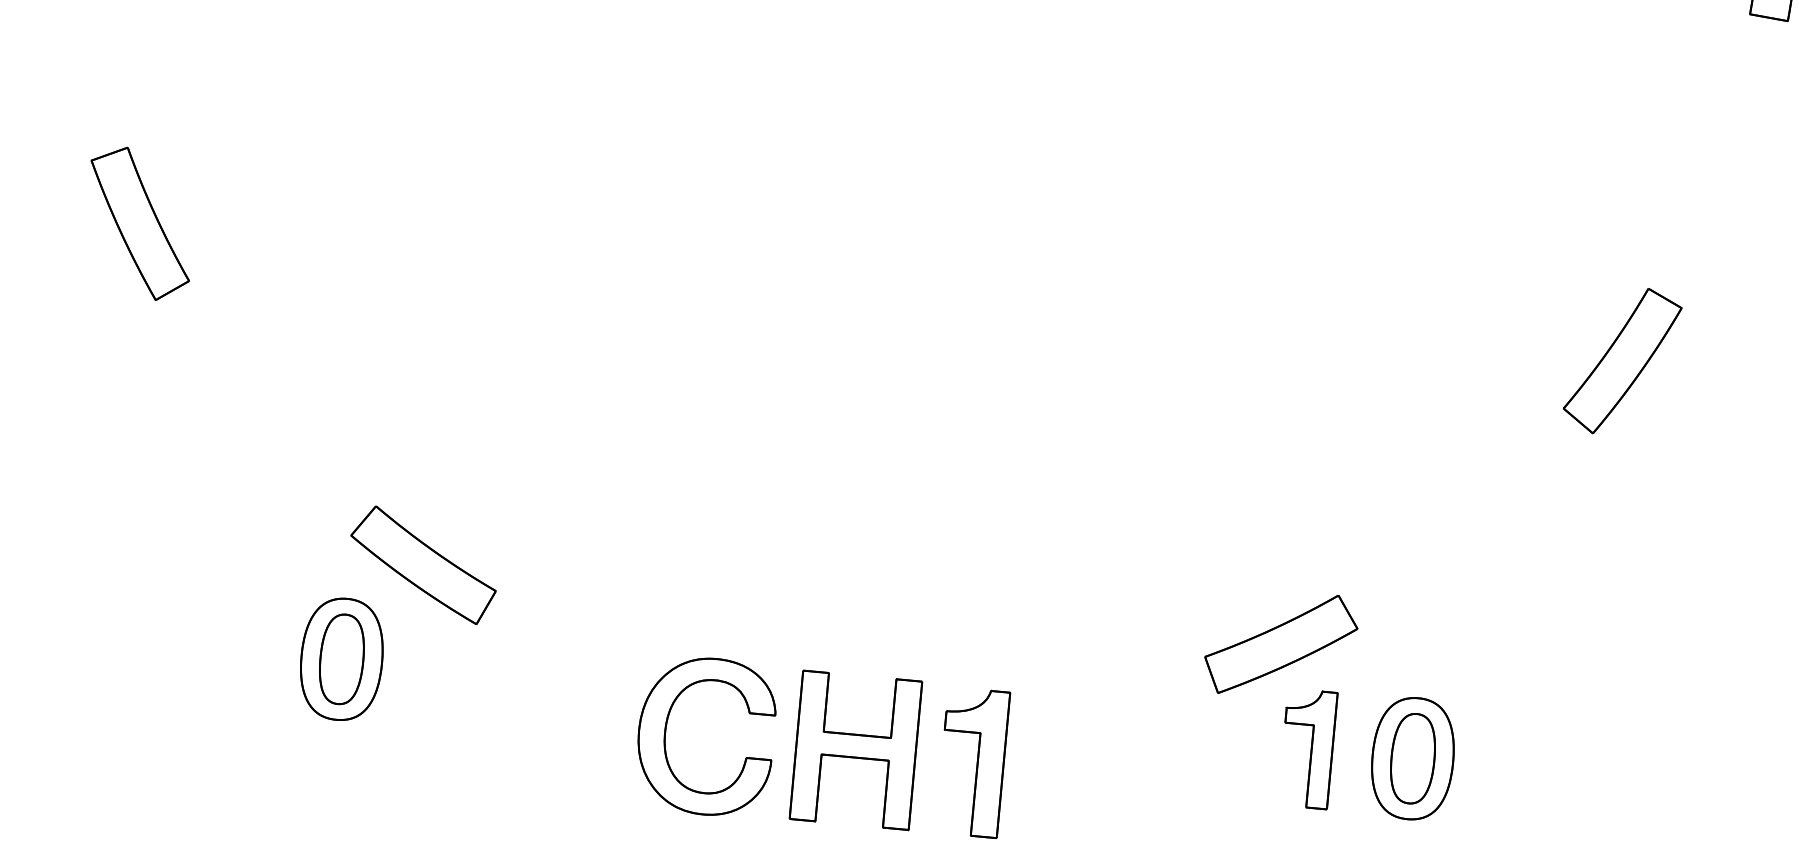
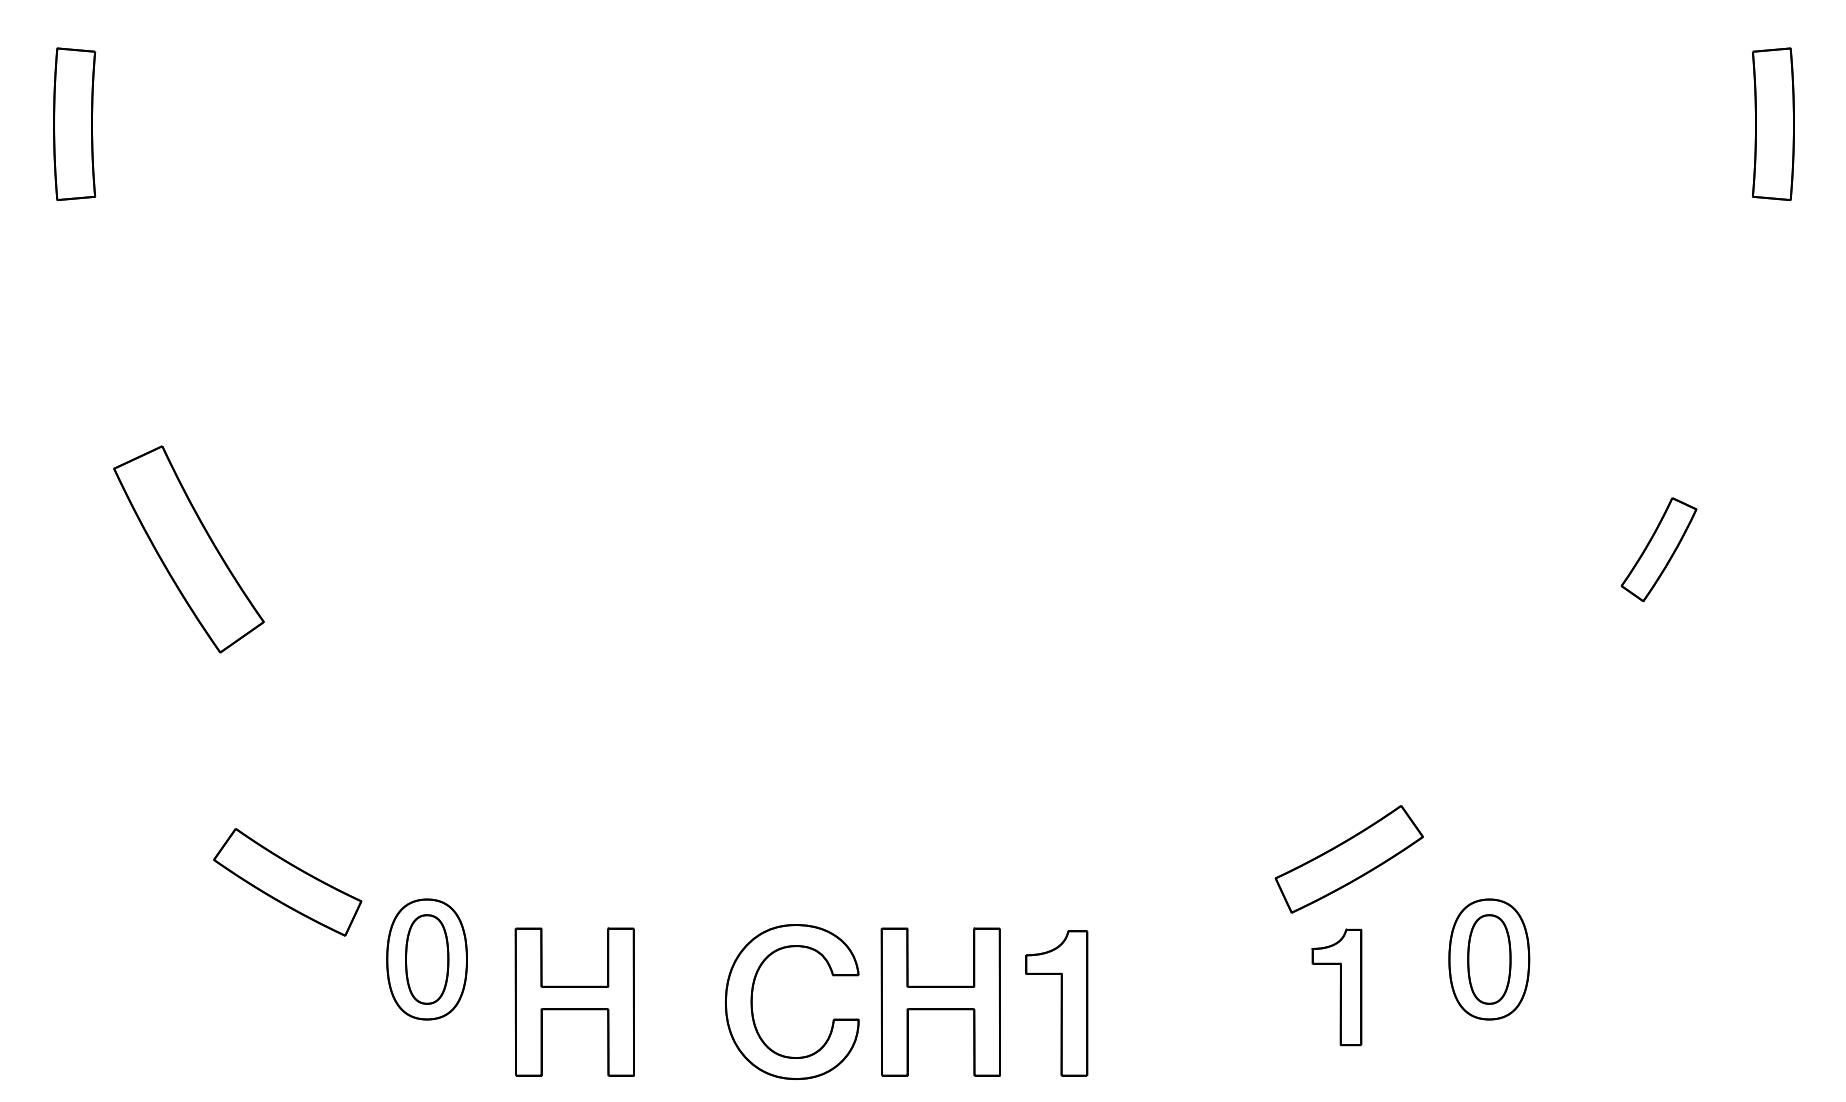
part: (139, 223) -> (188, 549), size x1.4
part: (1621, 361) -> (1658, 549), size x0.7
part: (423, 565) -> (287, 882), moved
part: (486, 715) -> (574, 1001), added
part: (1307, 748) -> (1336, 987), moved

